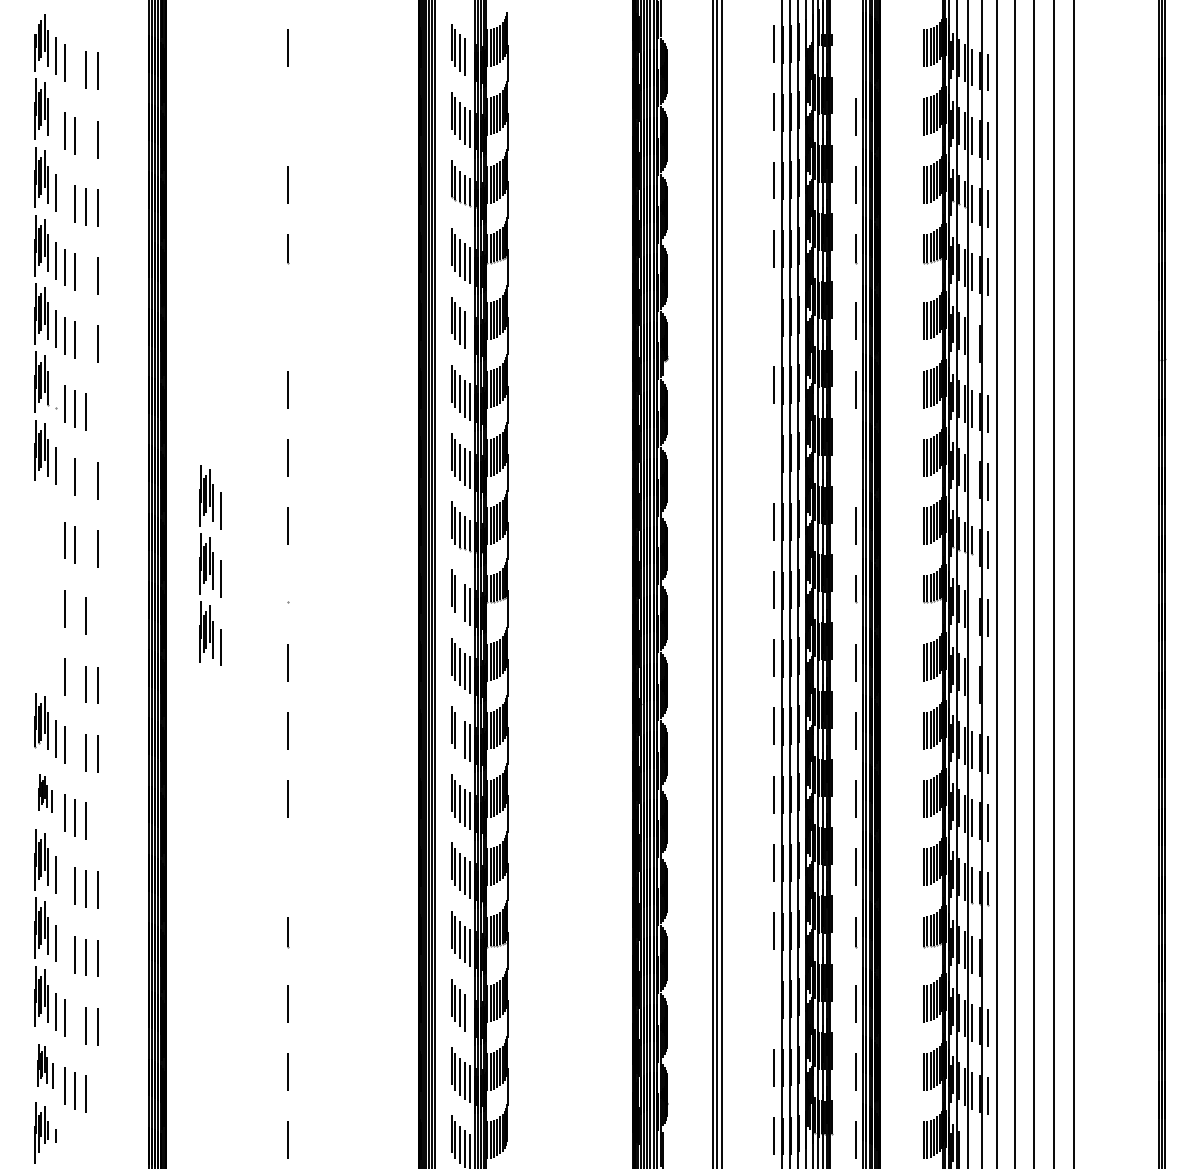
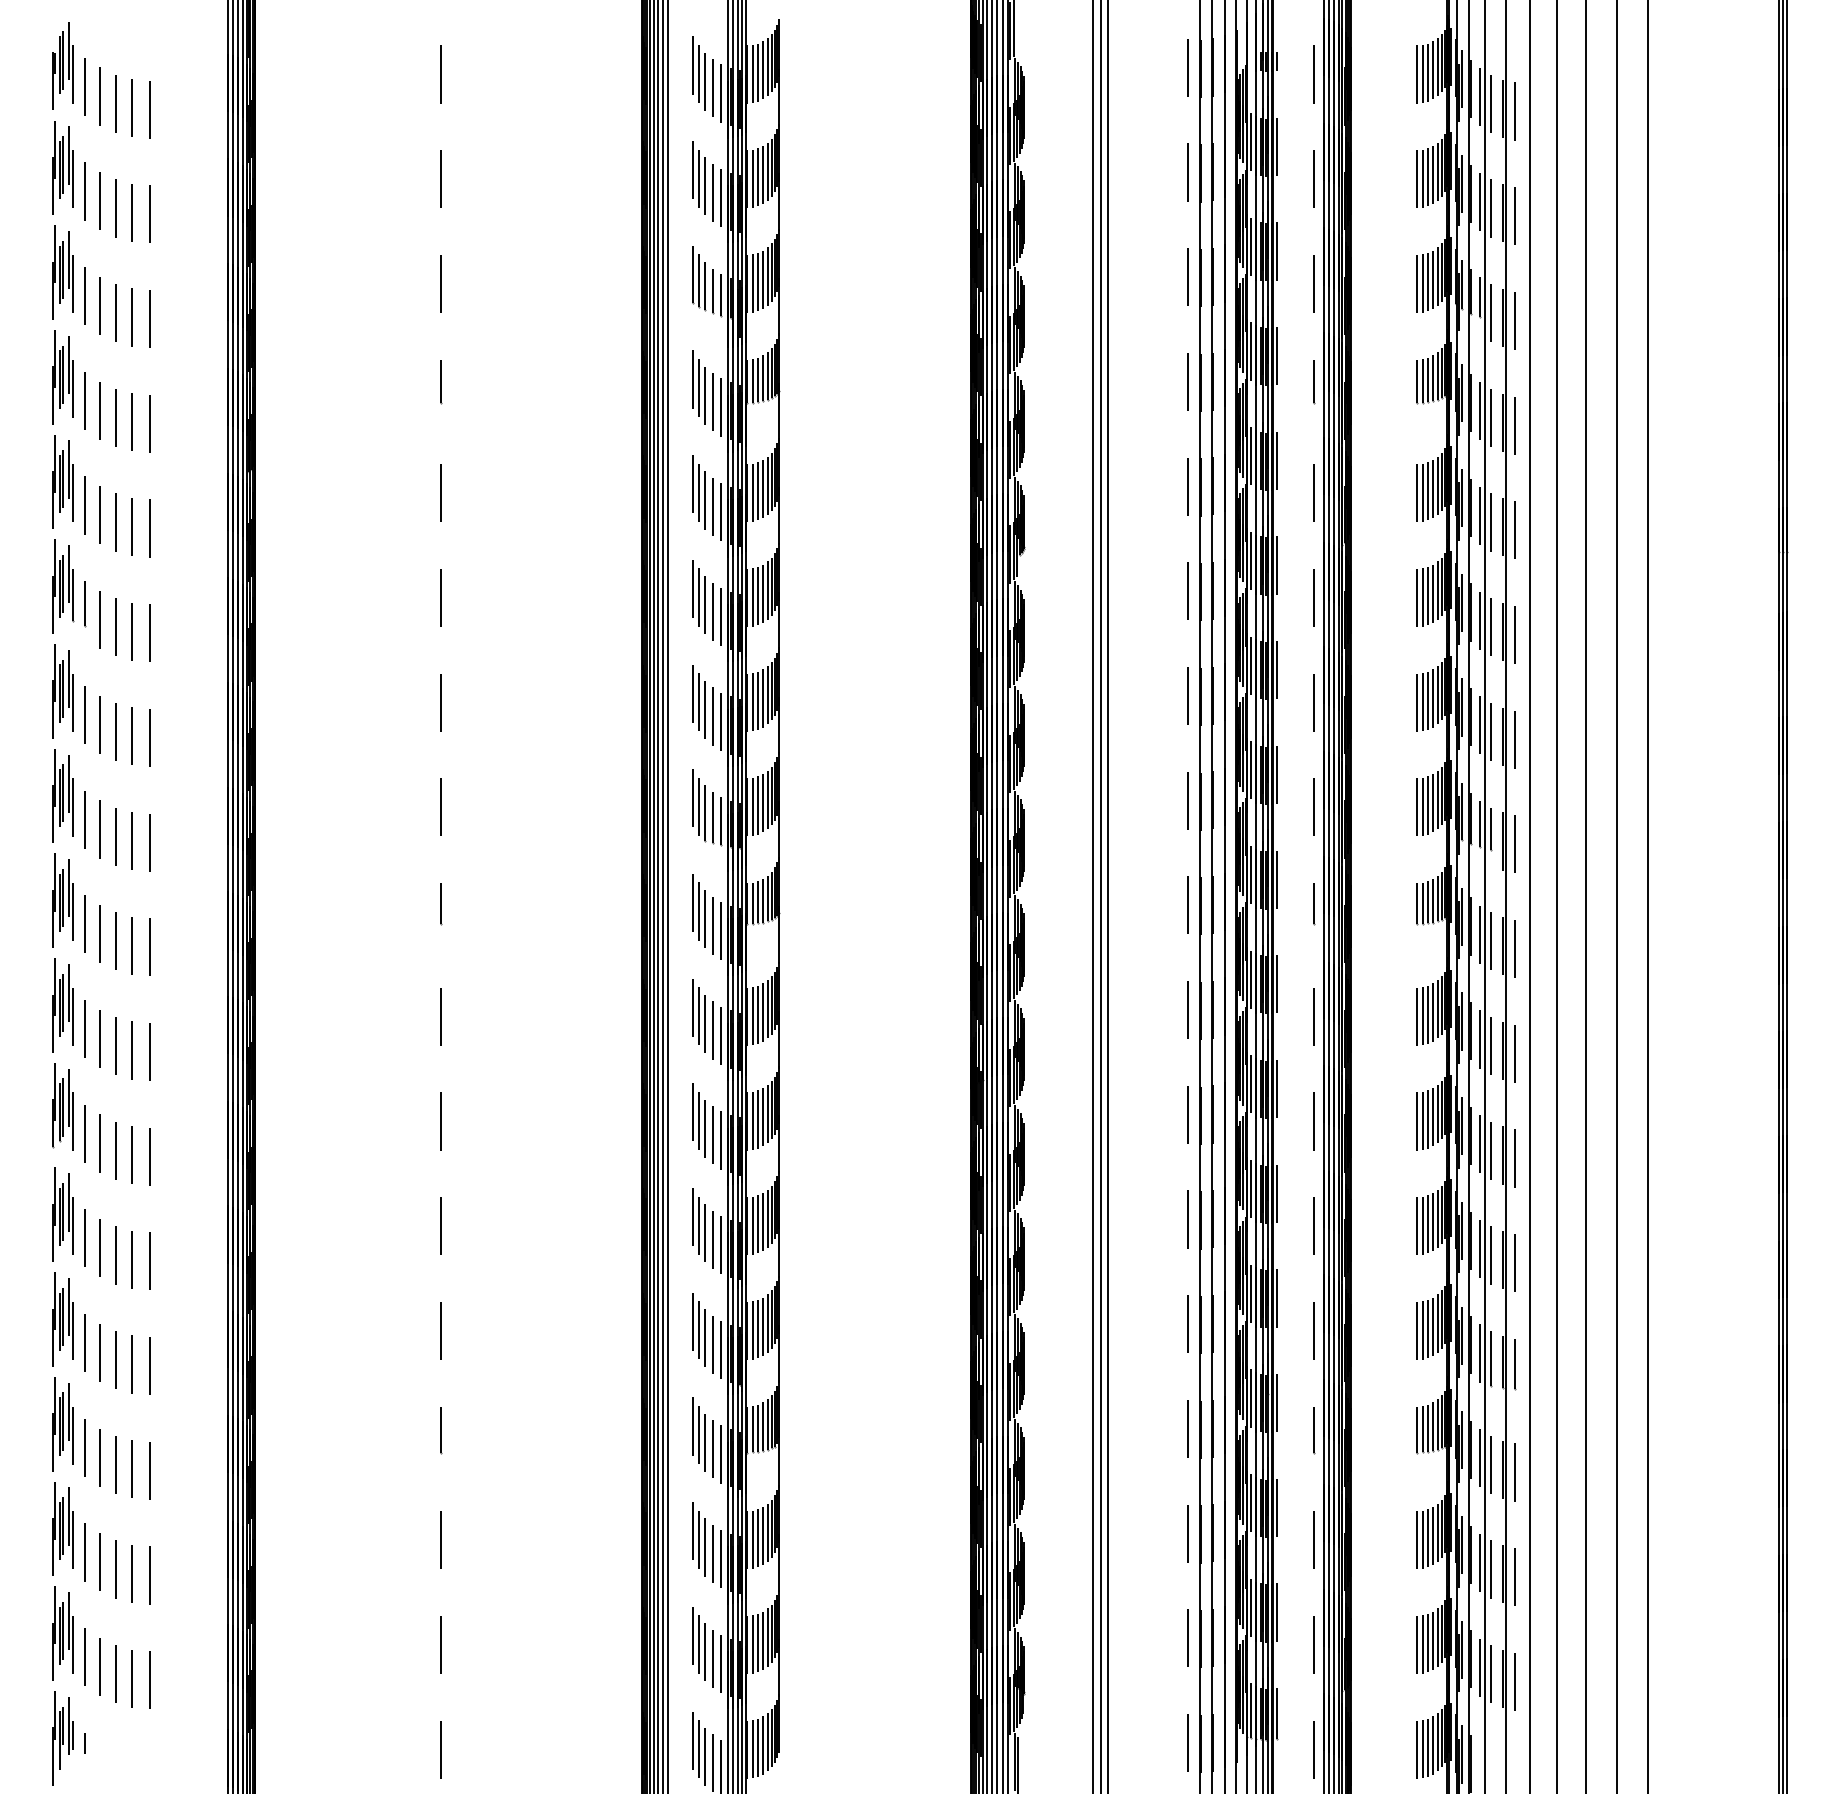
line: (856, 48) -> (1314, 74), added
line: (470, 60) -> (721, 93), added
line: (74, 67) -> (114, 103), added
line: (287, 116) -> (441, 178), added
line: (55, 124) -> (85, 191), added
line: (85, 138) -> (131, 212), added
line: (64, 198) -> (98, 304), added
line: (86, 275) -> (132, 422), added
line: (774, 316) -> (1188, 485), added
line: (287, 321) -> (441, 493), added
line: (470, 333) -> (721, 511), added
line: (971, 340) -> (1490, 522), added
line: (86, 343) -> (132, 527), added
line: (987, 345) -> (1515, 530), added
line: (55, 392) -> (85, 602), added
line: (97, 412) -> (149, 633), added
line: (774, 453) -> (1188, 696), added
line: (856, 457) -> (1314, 702), added
line: (65, 472) -> (100, 725), added
line: (971, 476) -> (1490, 731), added
line: (86, 479) -> (132, 735), added
line: (86, 548) -> (132, 841), added
part: (210, 565) -> (69, 903), moved
line: (287, 588) -> (441, 903), added
line: (459, 598) -> (704, 918), added
line: (75, 613) -> (115, 941), added
line: (971, 613) -> (1490, 941), added
line: (97, 616) -> (149, 946), added
line: (74, 681) -> (114, 1045), added
line: (971, 681) -> (1490, 1045), added
line: (987, 686) -> (1515, 1053), added
line: (459, 735) -> (704, 1128), added
line: (75, 749) -> (115, 1150), added
part: (45, 793) -> (69, 1217), size x1.67
line: (97, 821) -> (149, 1260), added
line: (287, 867) -> (441, 1331), added
line: (65, 881) -> (100, 1352), added
line: (65, 949) -> (100, 1457), added
line: (987, 959) -> (1515, 1472), added
line: (774, 999) -> (1188, 1533), added
line: (470, 1016) -> (721, 1559), added
line: (75, 1022) -> (115, 1569), added
part: (45, 1066) -> (69, 1636), size x1.43
line: (97, 1094) -> (149, 1679), added

